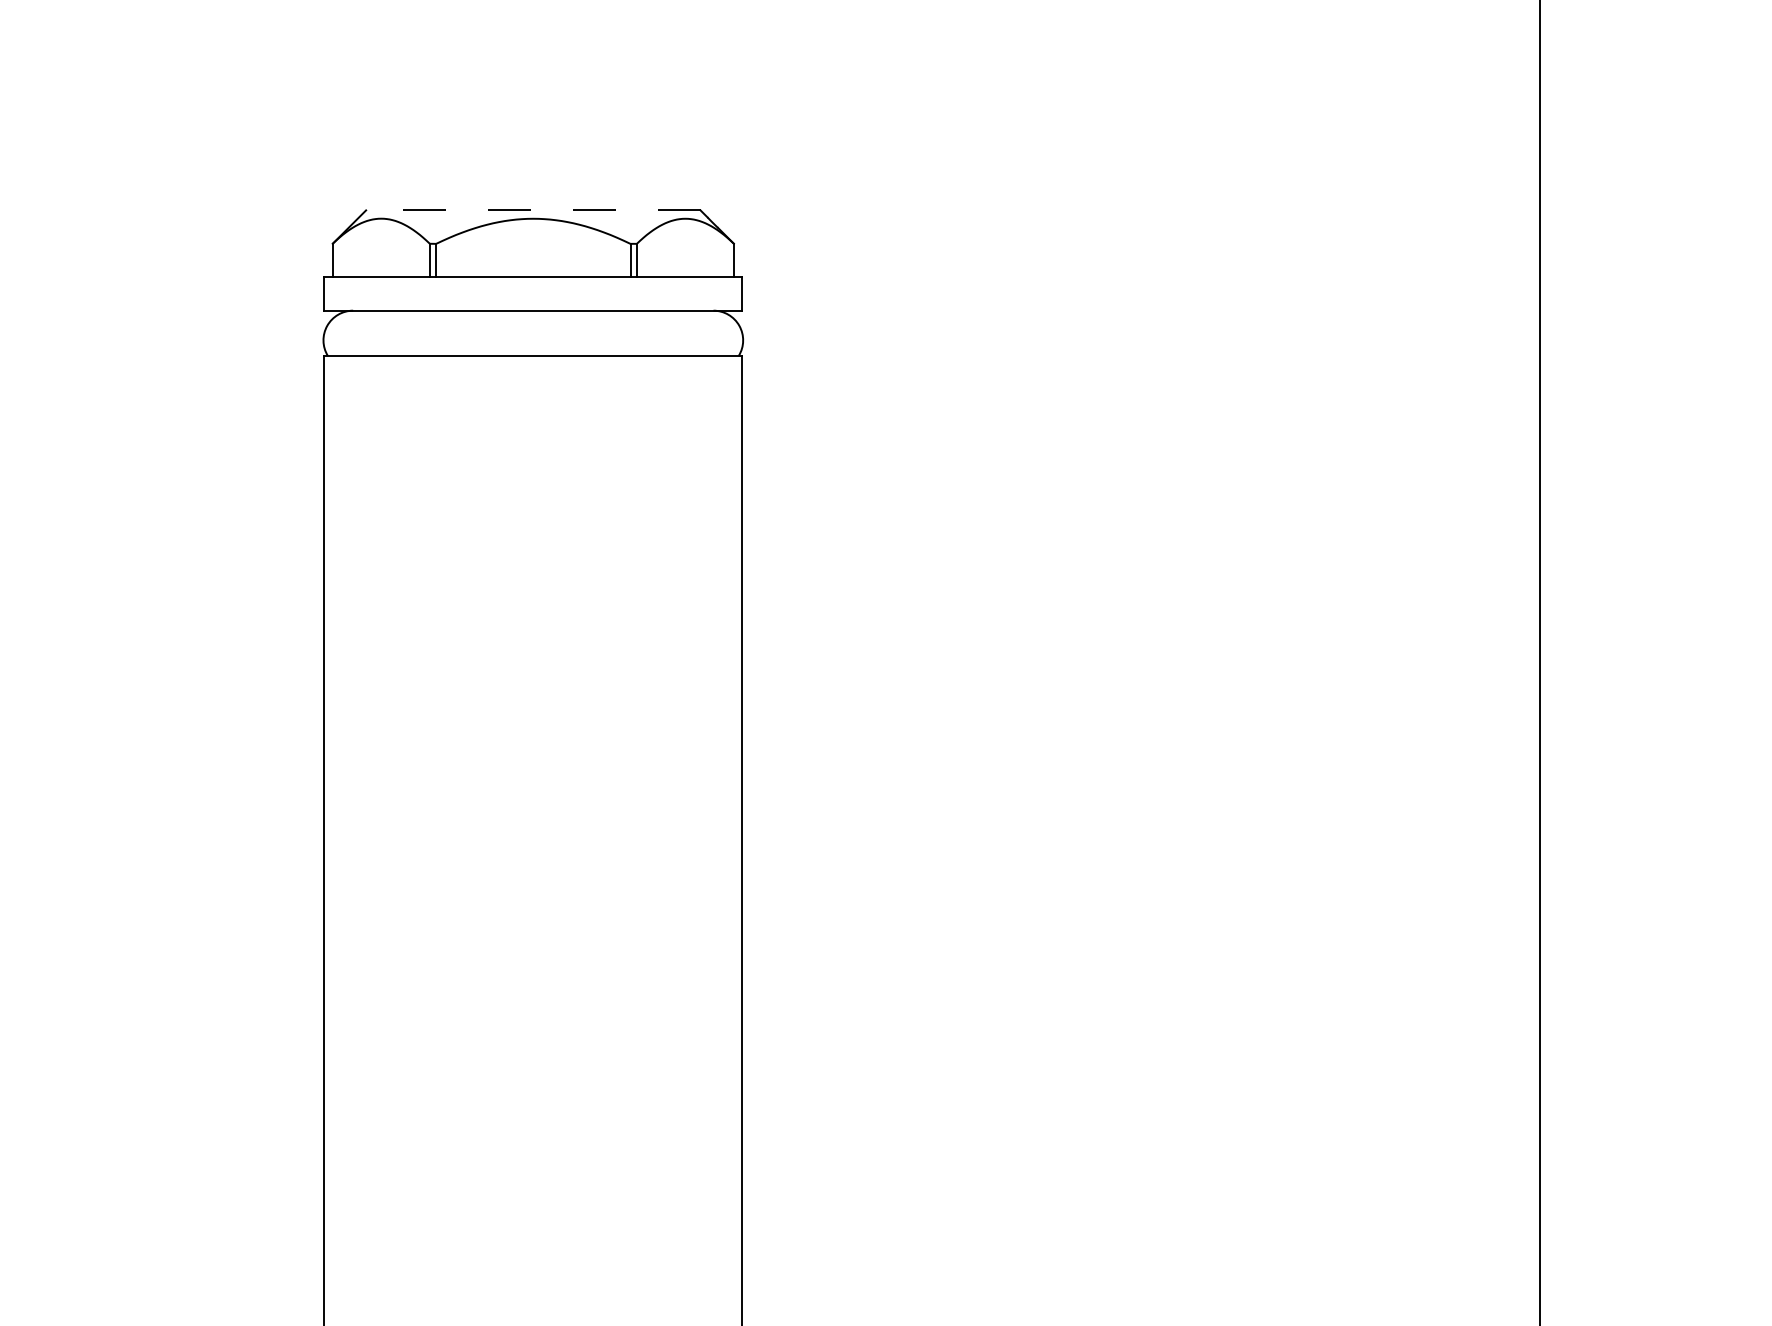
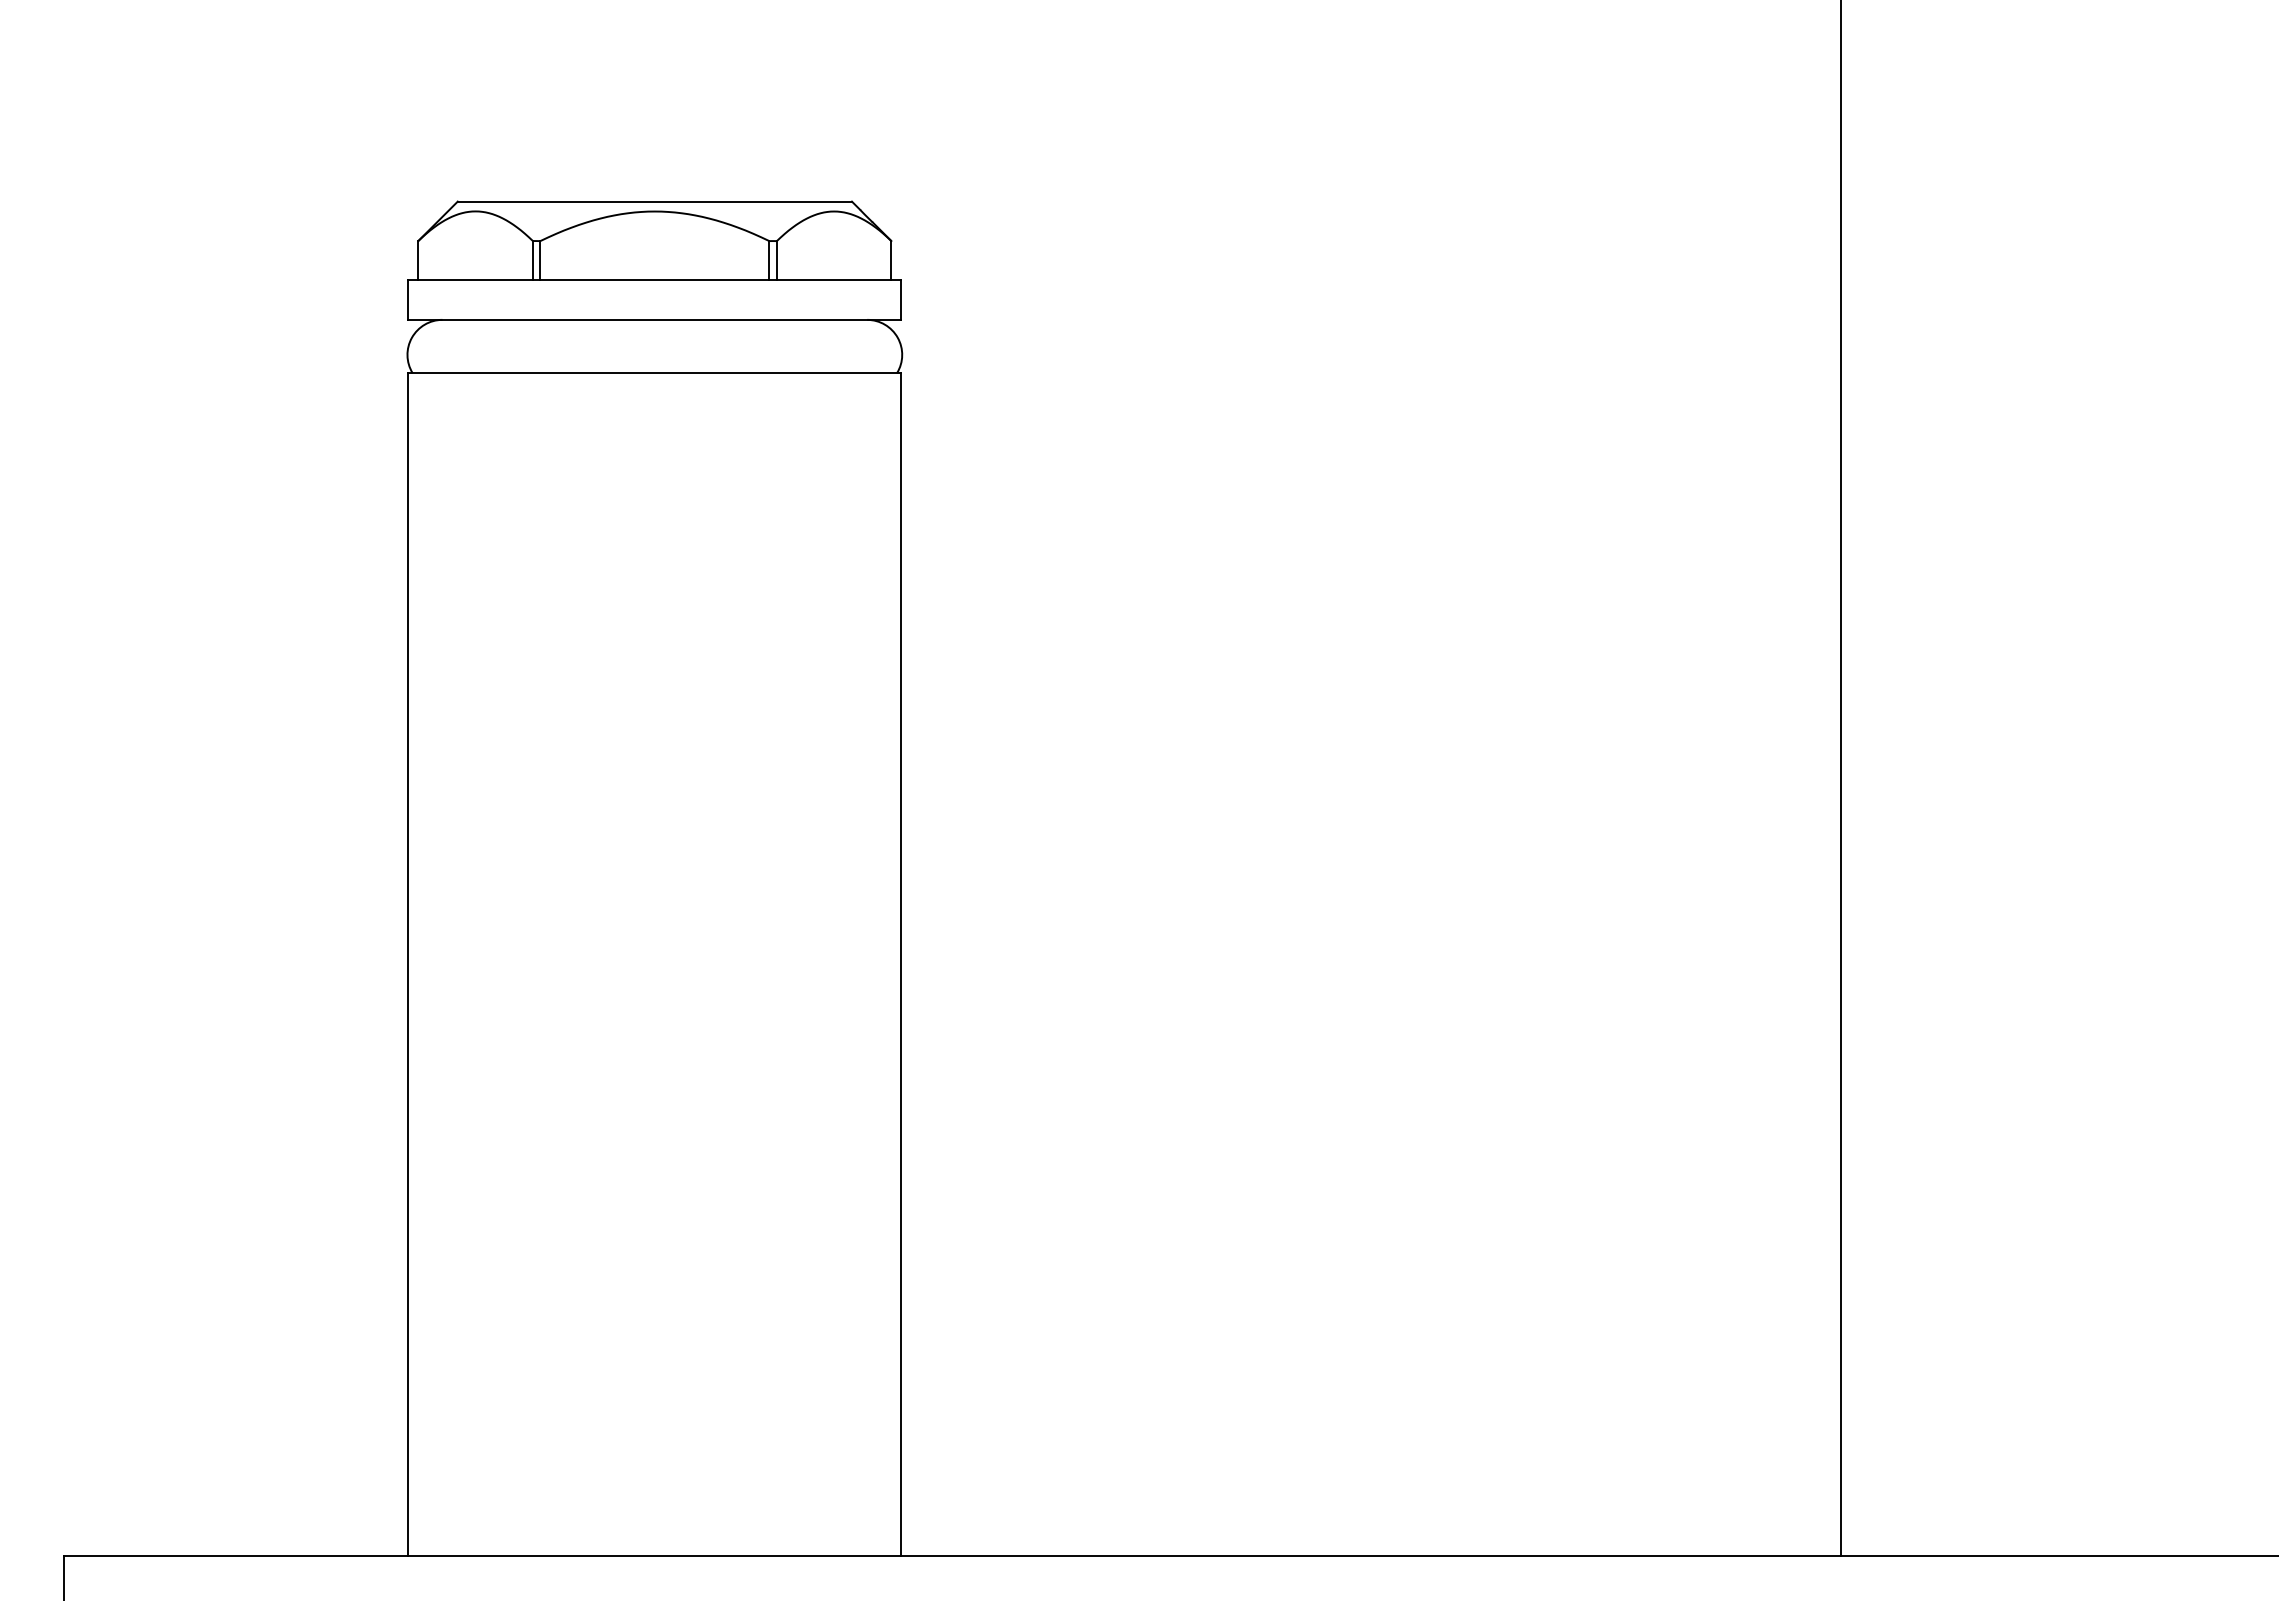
line: (533, 210) -> (654, 201), dashed -> solid

